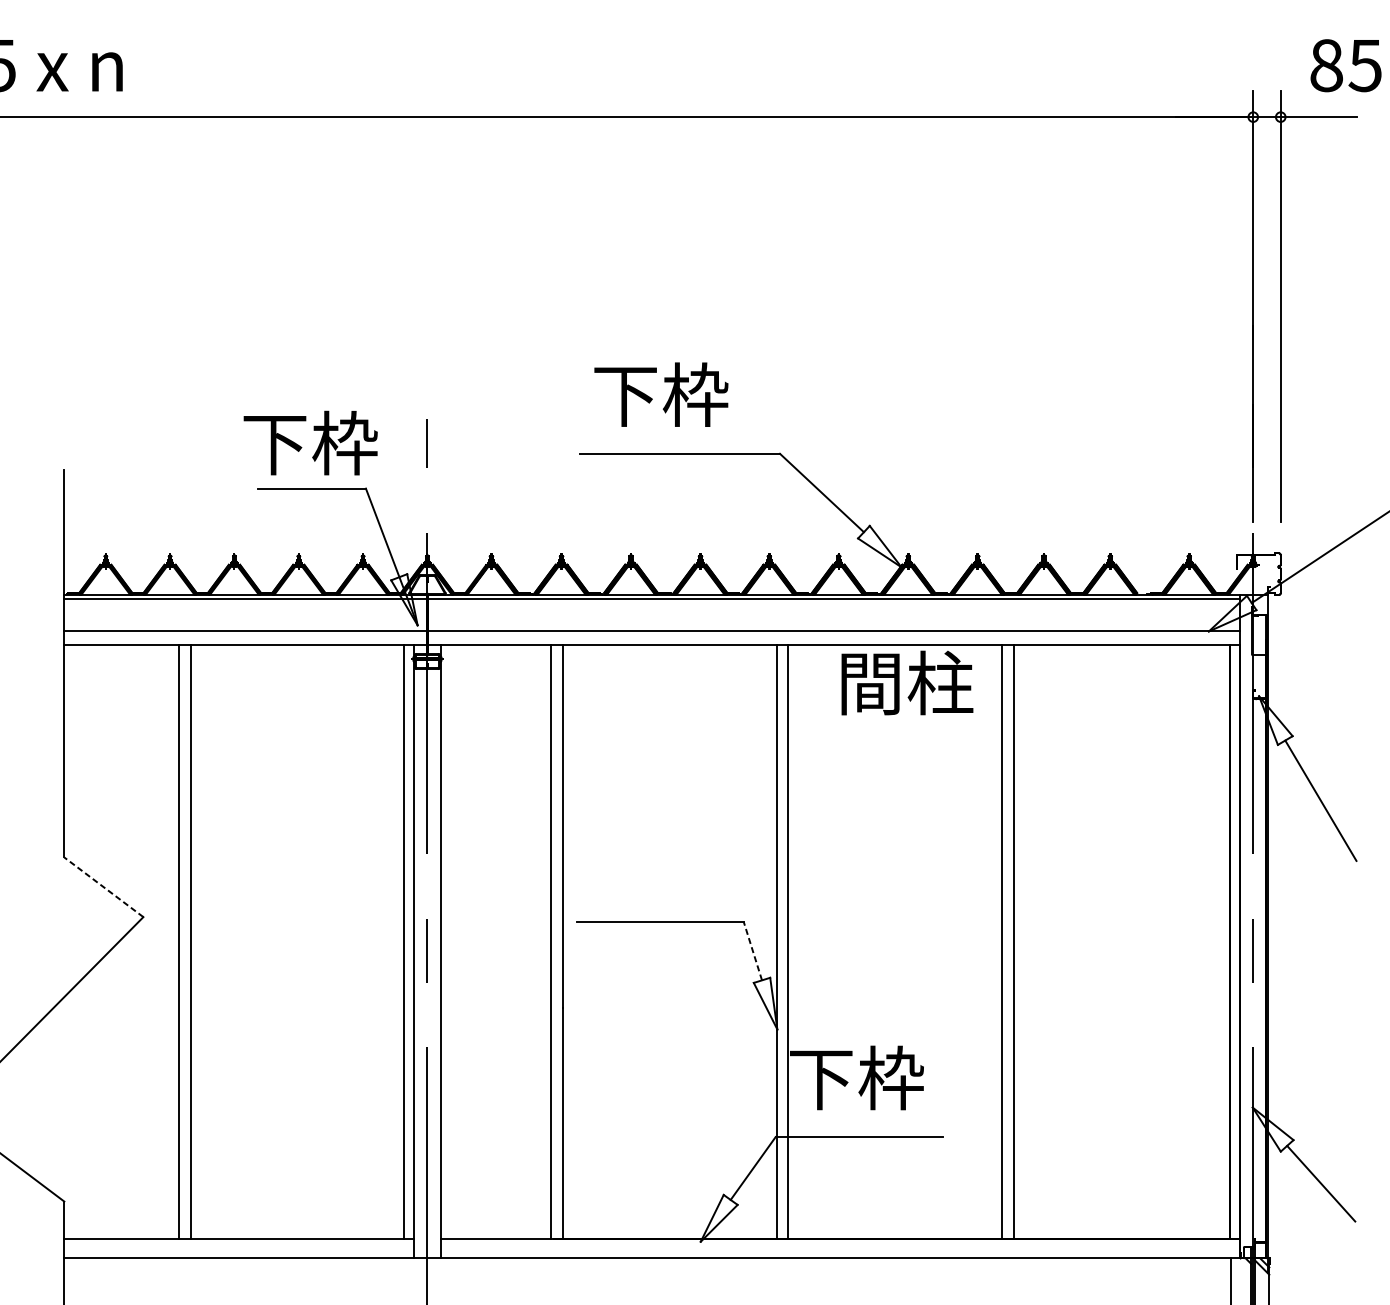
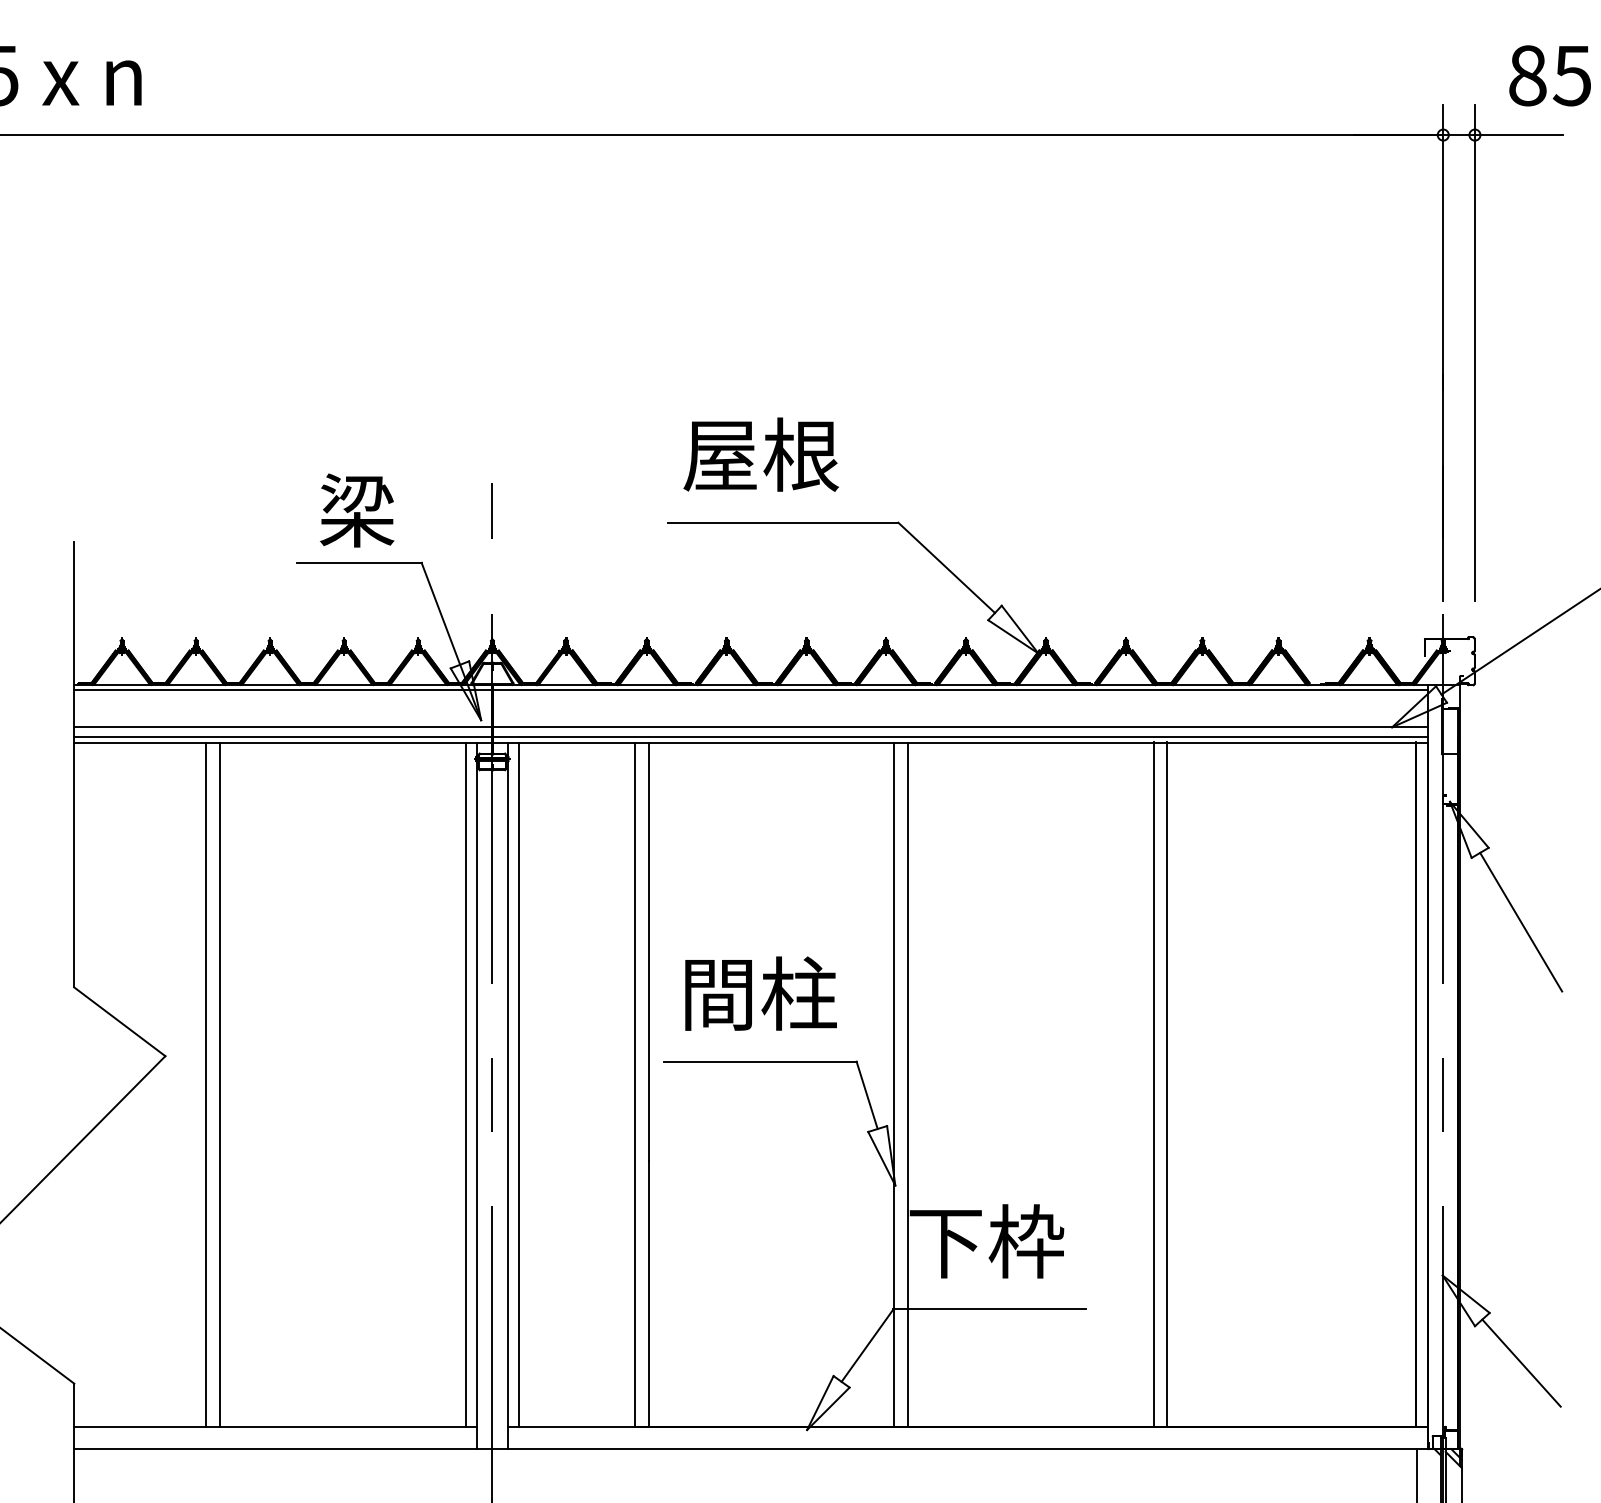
text: (661, 394) -> (761, 454), 下枠 -> 屋根
text: (311, 443) -> (358, 510), 下枠 -> 梁
line: (651, 640) -> (750, 737), added
text: (906, 682) -> (760, 993), moved
line: (103, 886) -> (119, 1021), dashed -> solid
line: (450, 941) -> (519, 1084), added
line: (753, 950) -> (867, 1094), dashed -> solid

